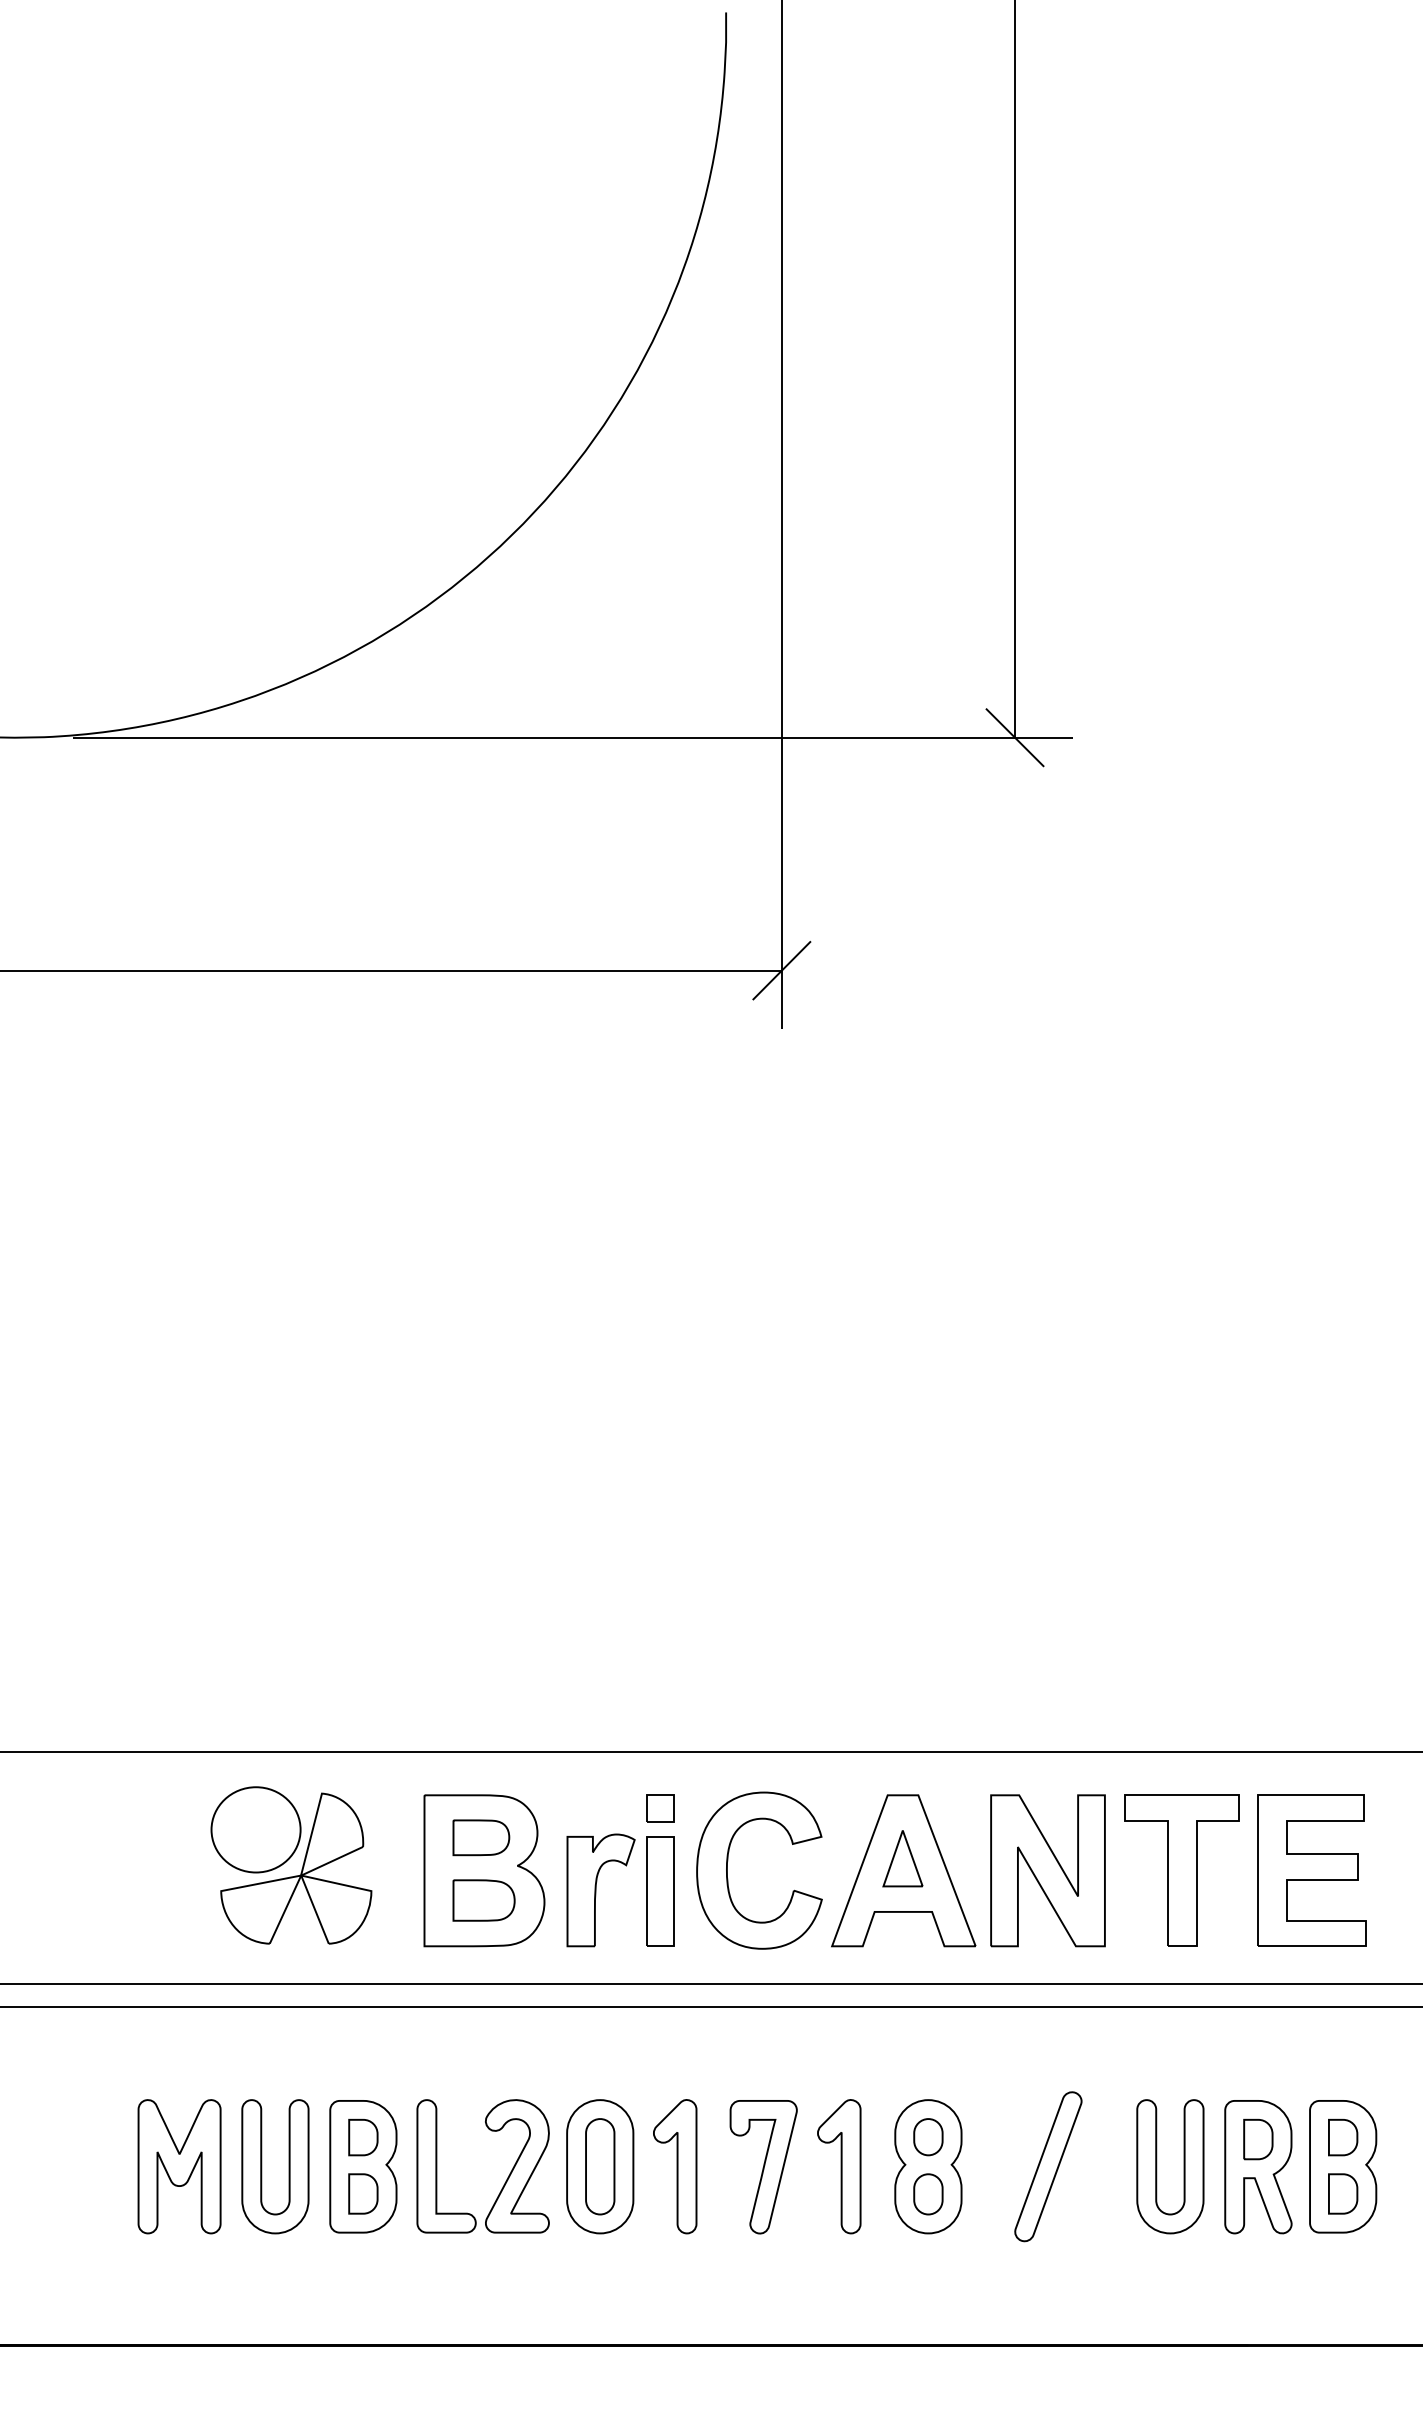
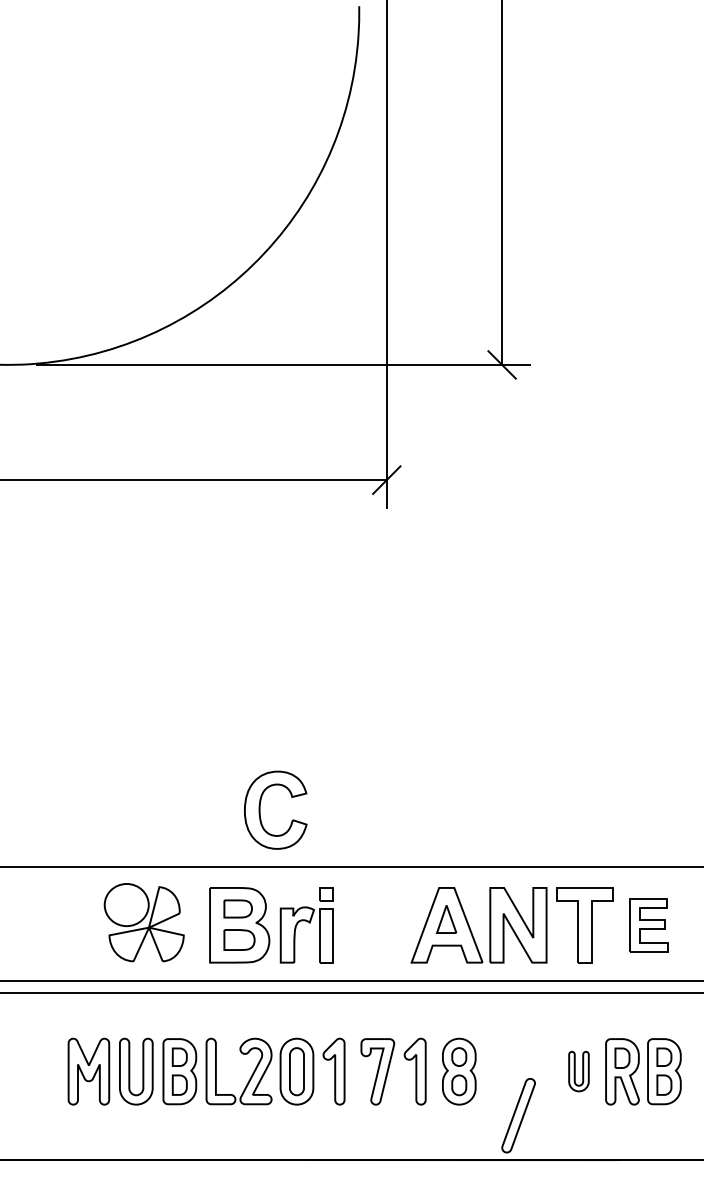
part: (728, 1869) -> (260, 809), moved
part: (1310, 1871) -> (648, 925), size x0.7
part: (1048, 2166) -> (518, 1115), moved
part: (1169, 2166) -> (578, 1071), size x0.6

